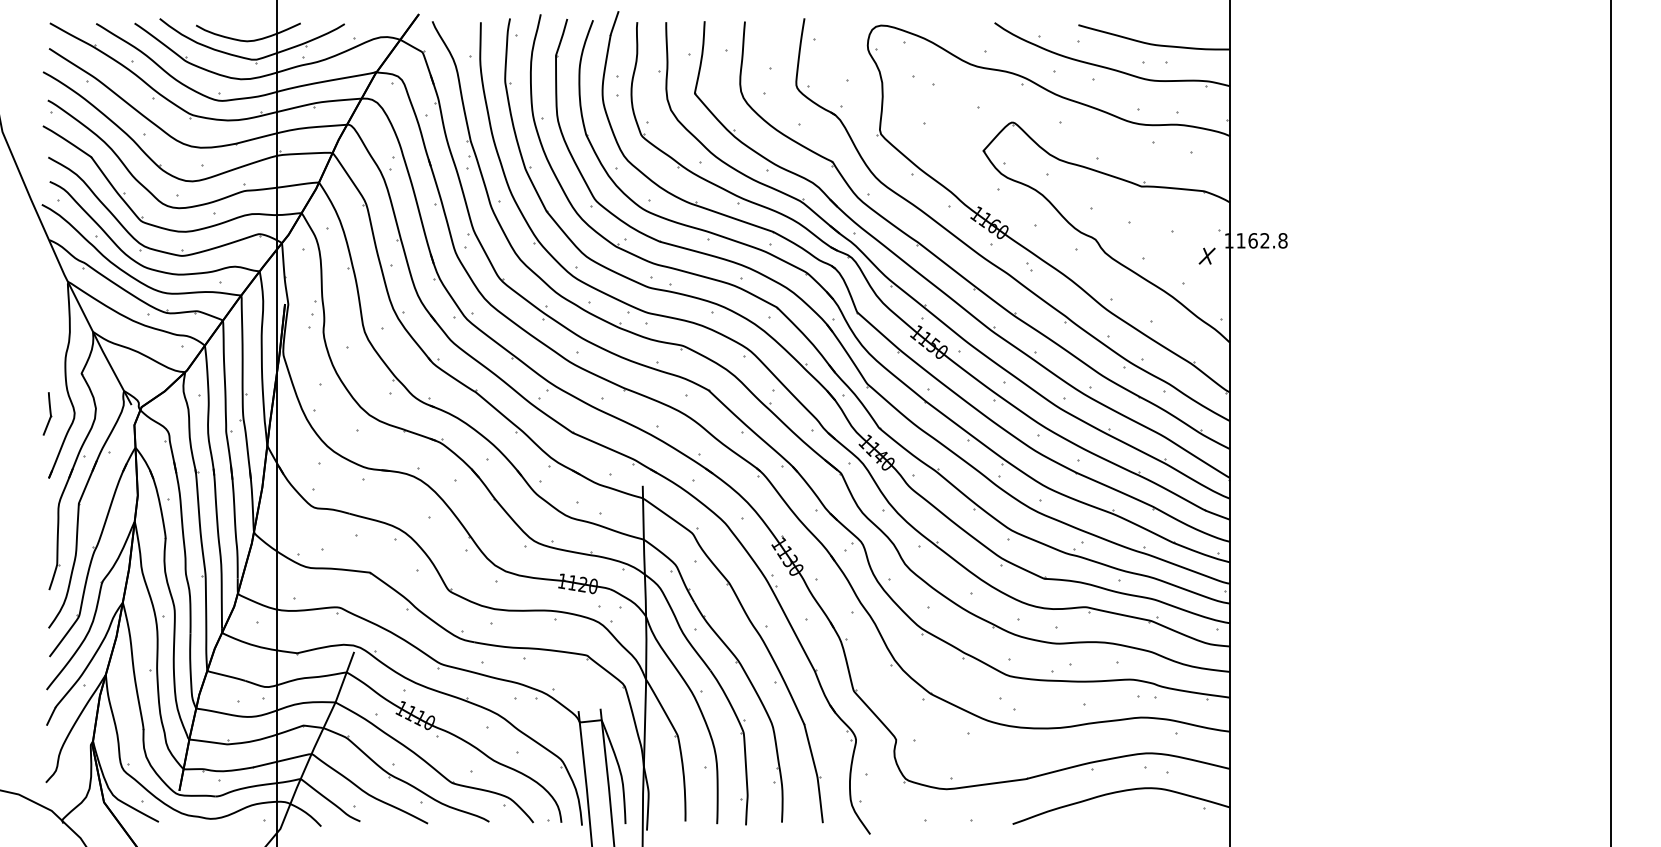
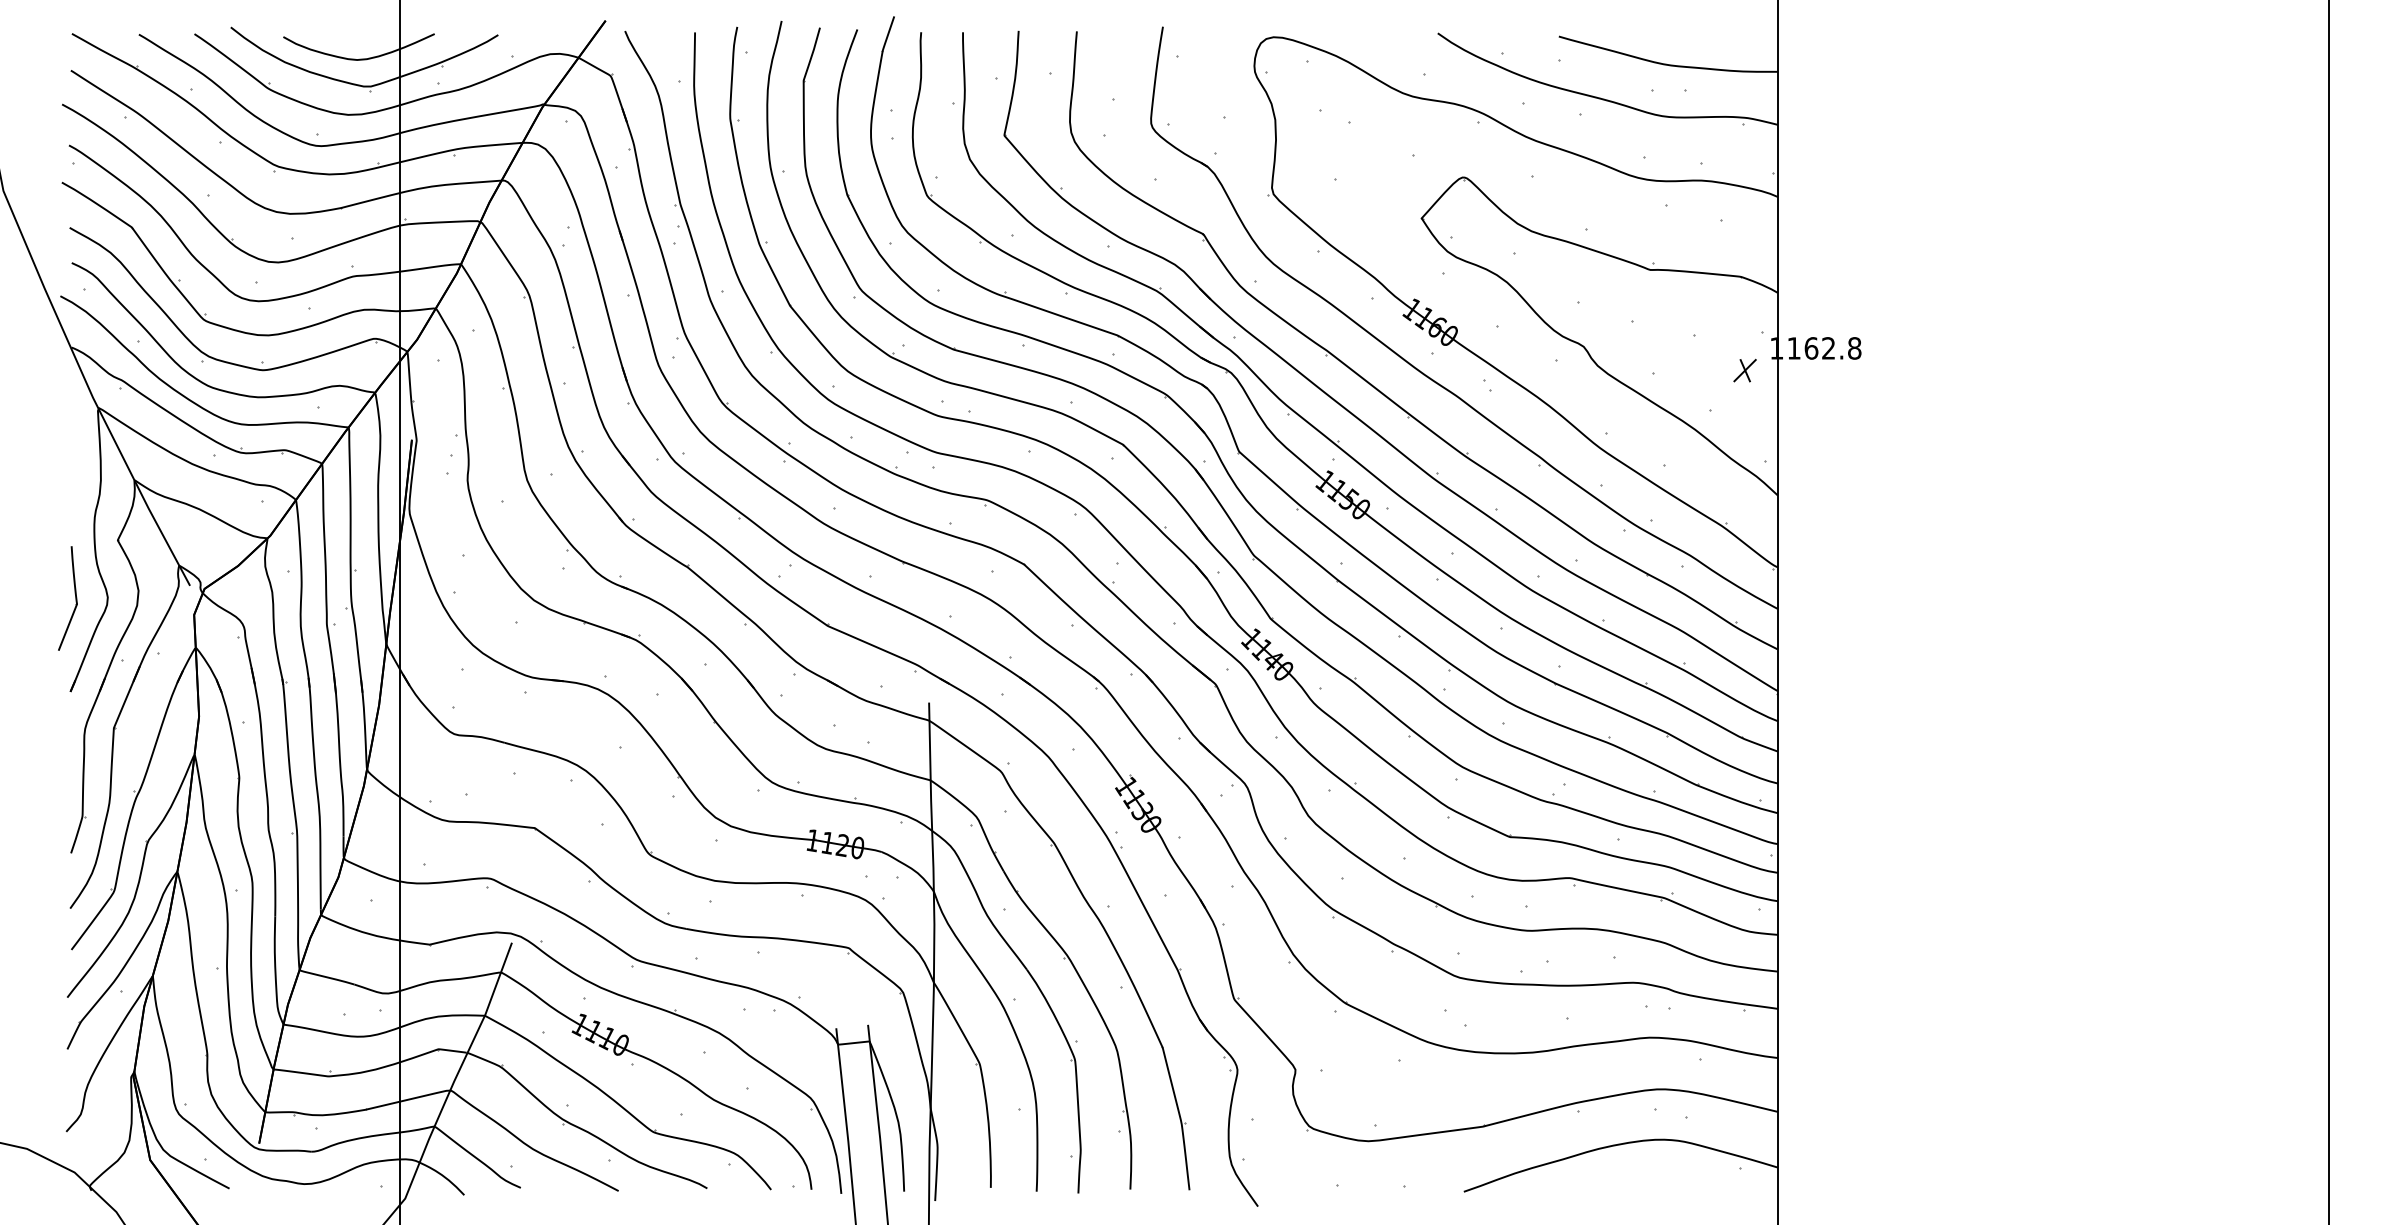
part: (47, 413) -> (68, 598), size x1.67

